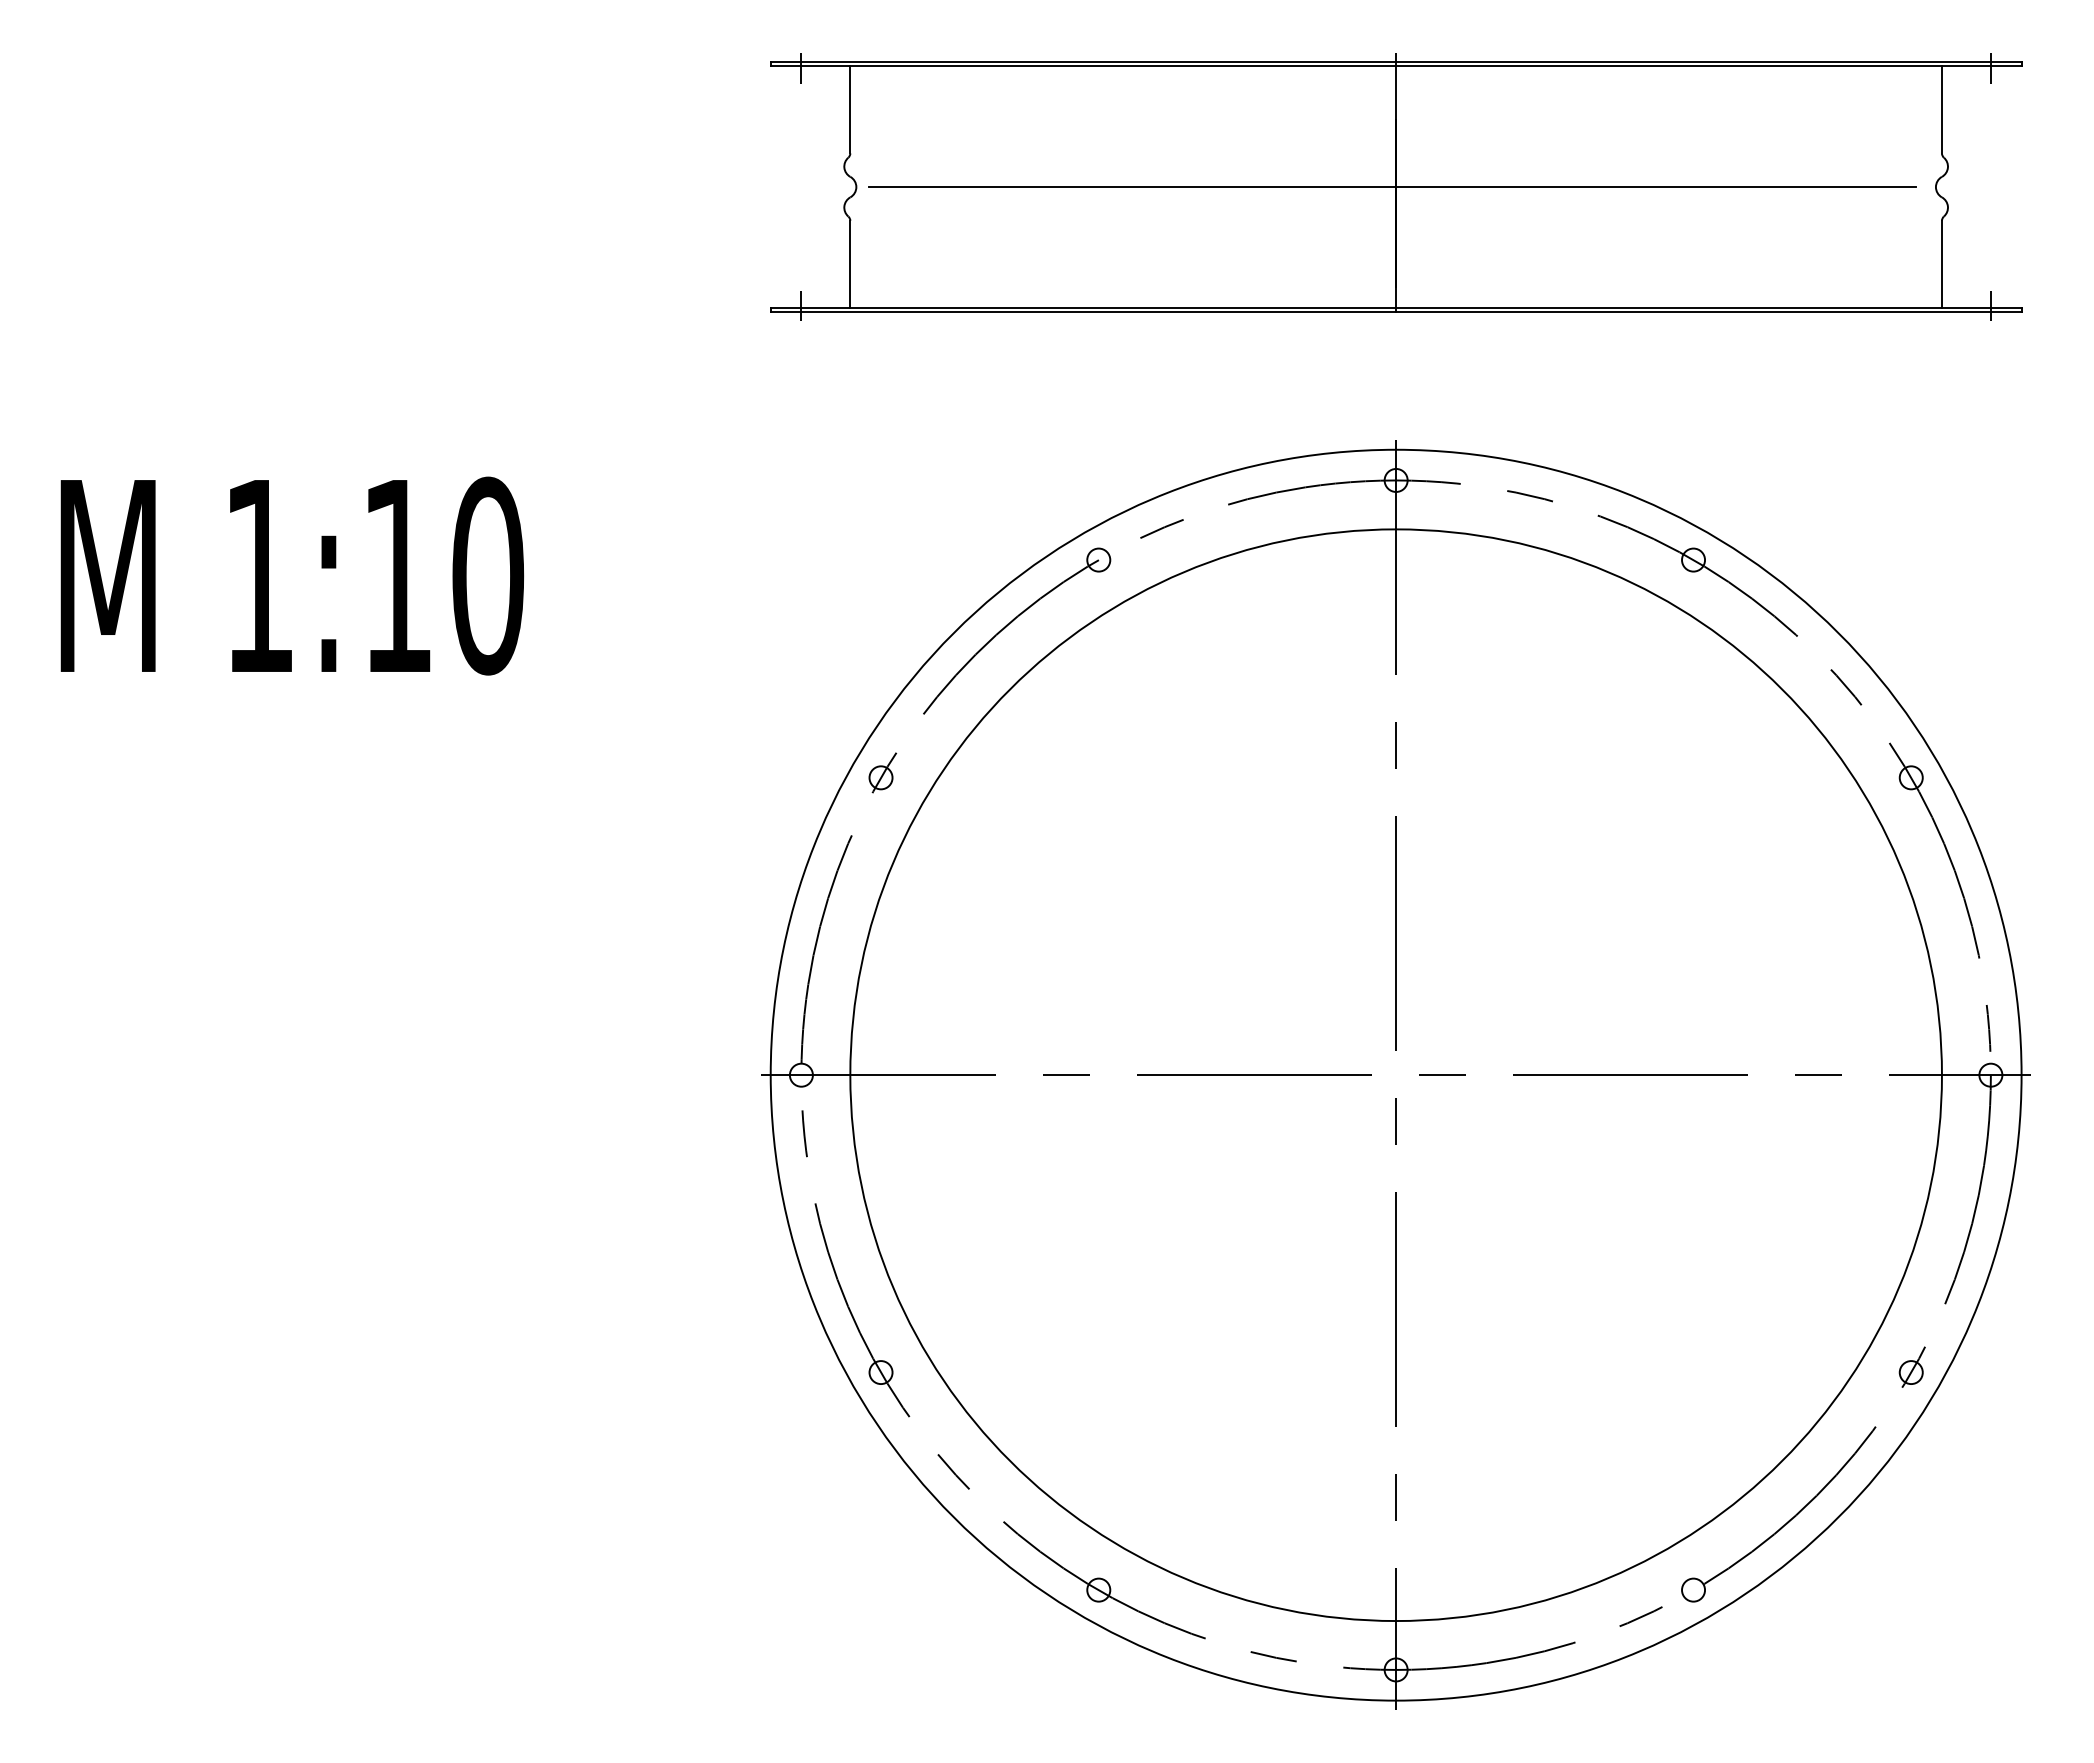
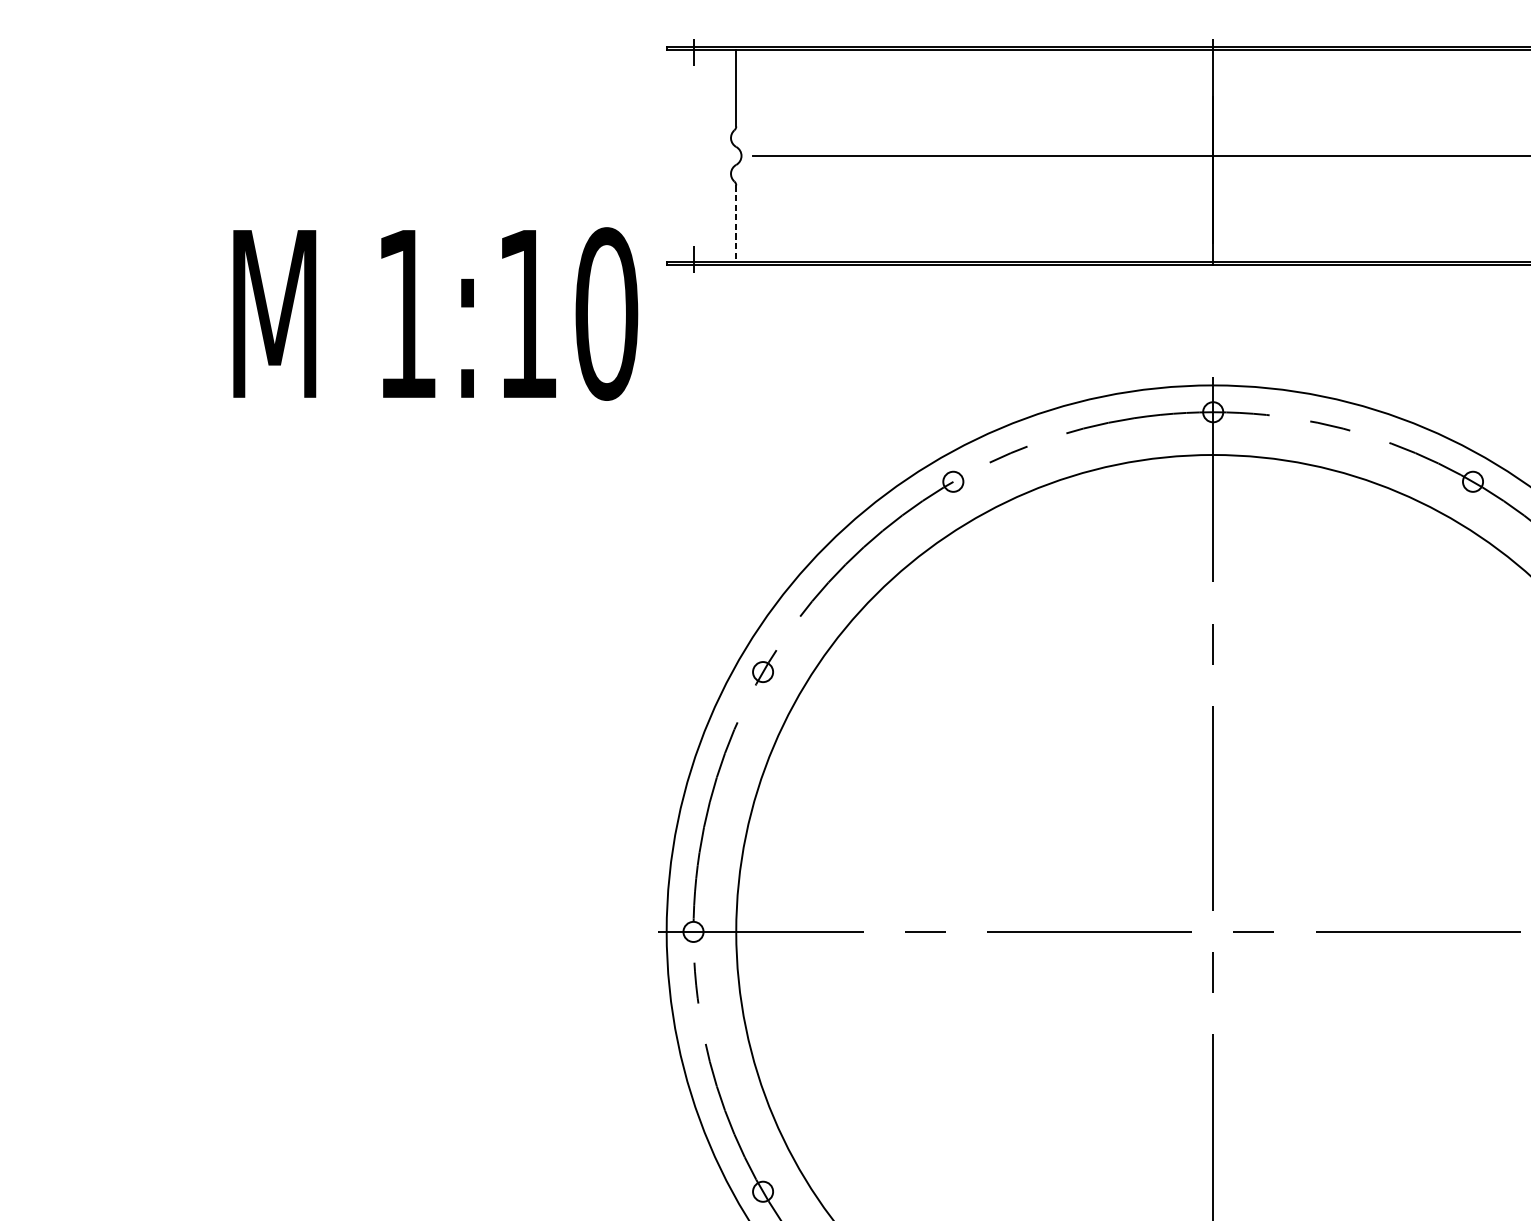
line: (850, 264) -> (736, 223), solid -> dashed
text: (292, 575) -> (435, 313), moved

